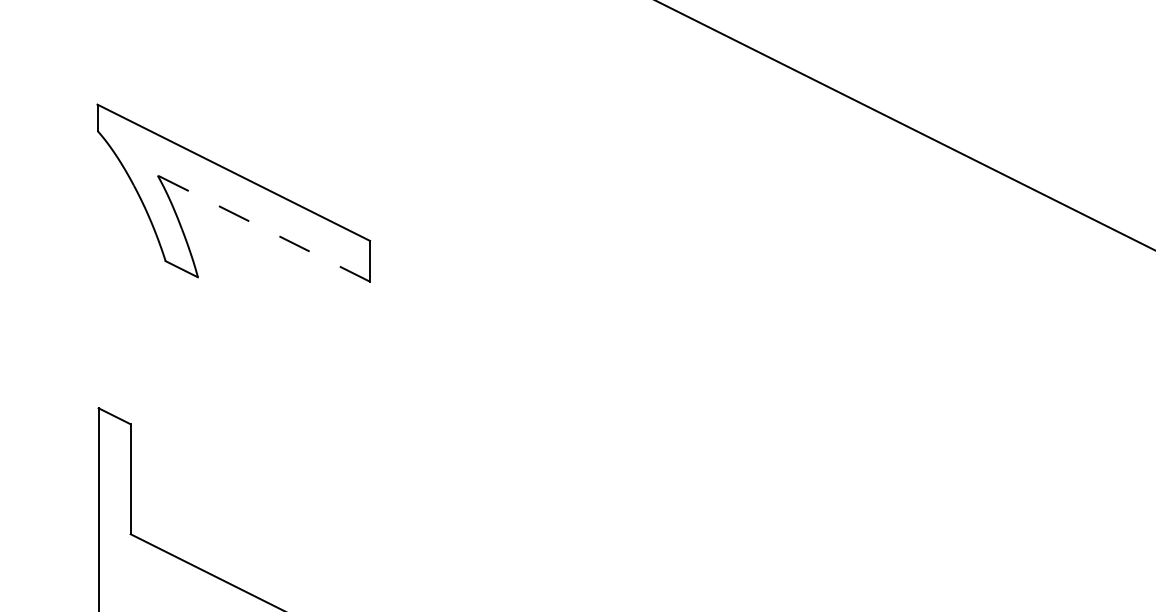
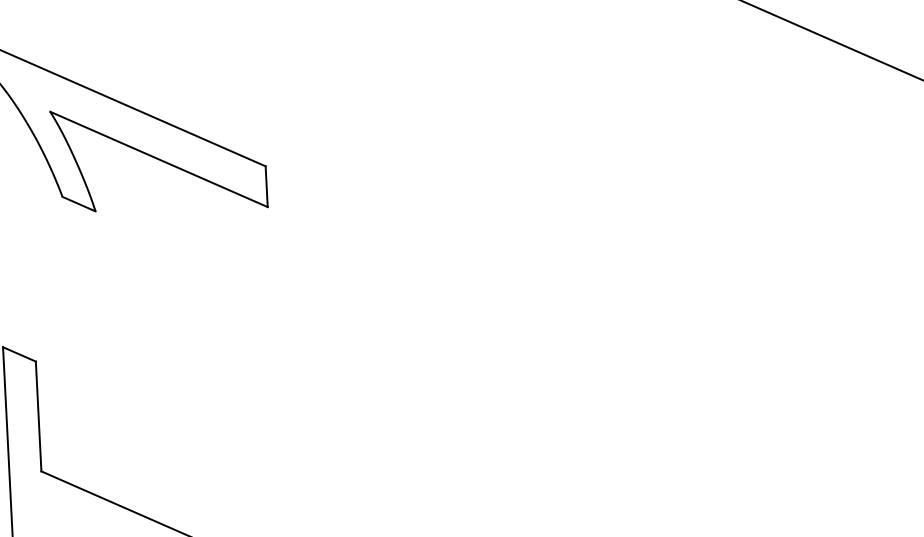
line: (263, 228) -> (158, 159), dashed -> solid

